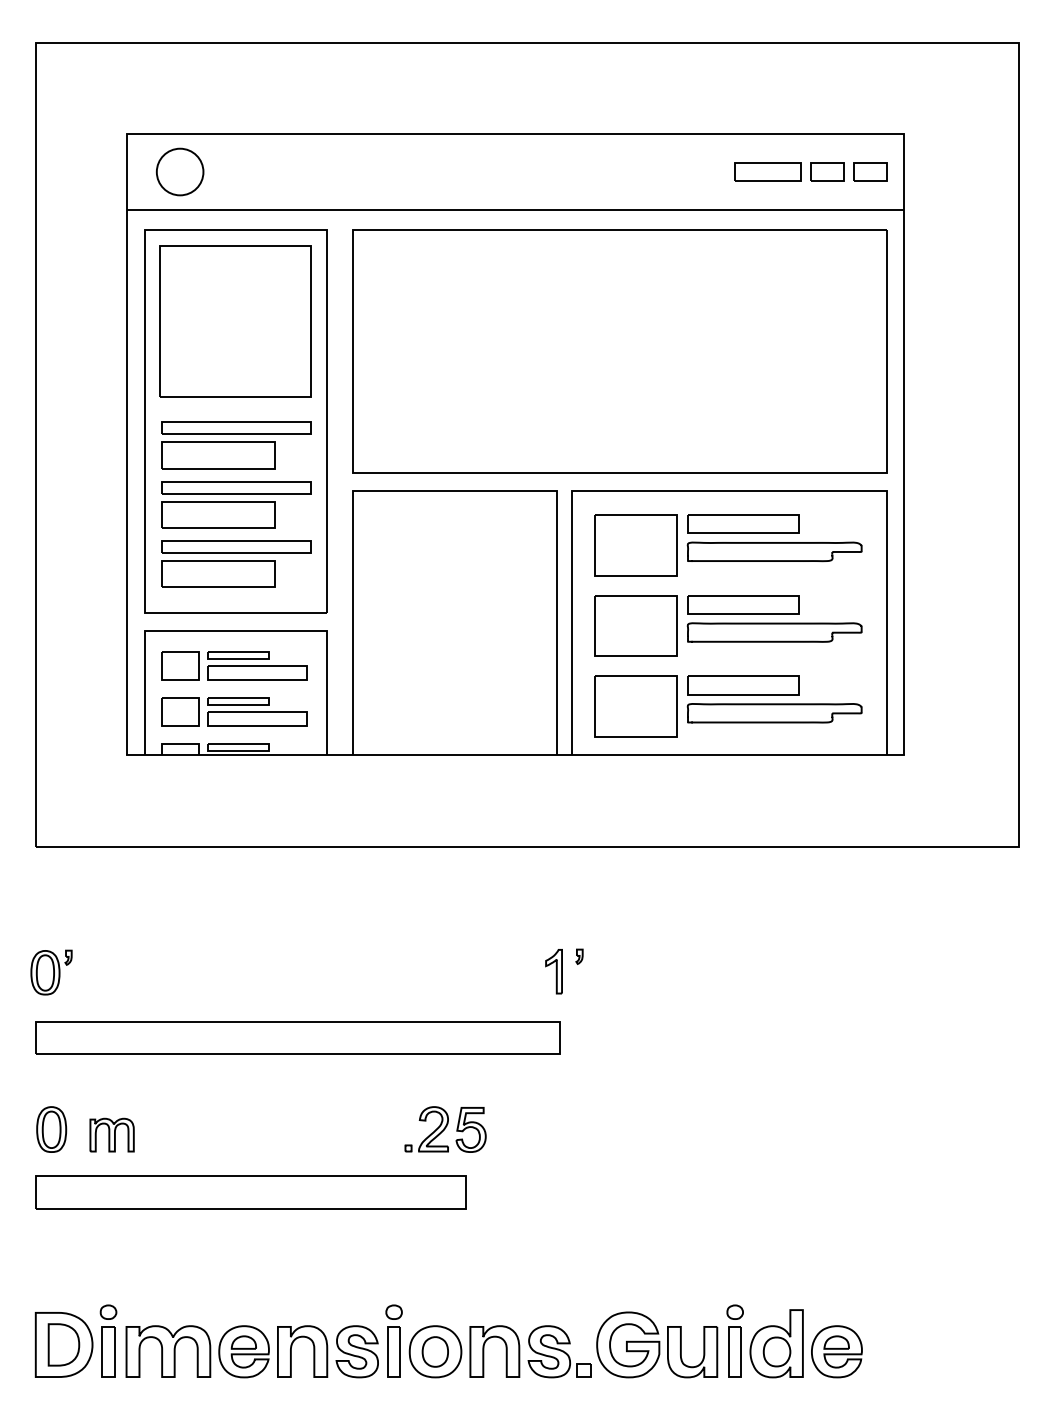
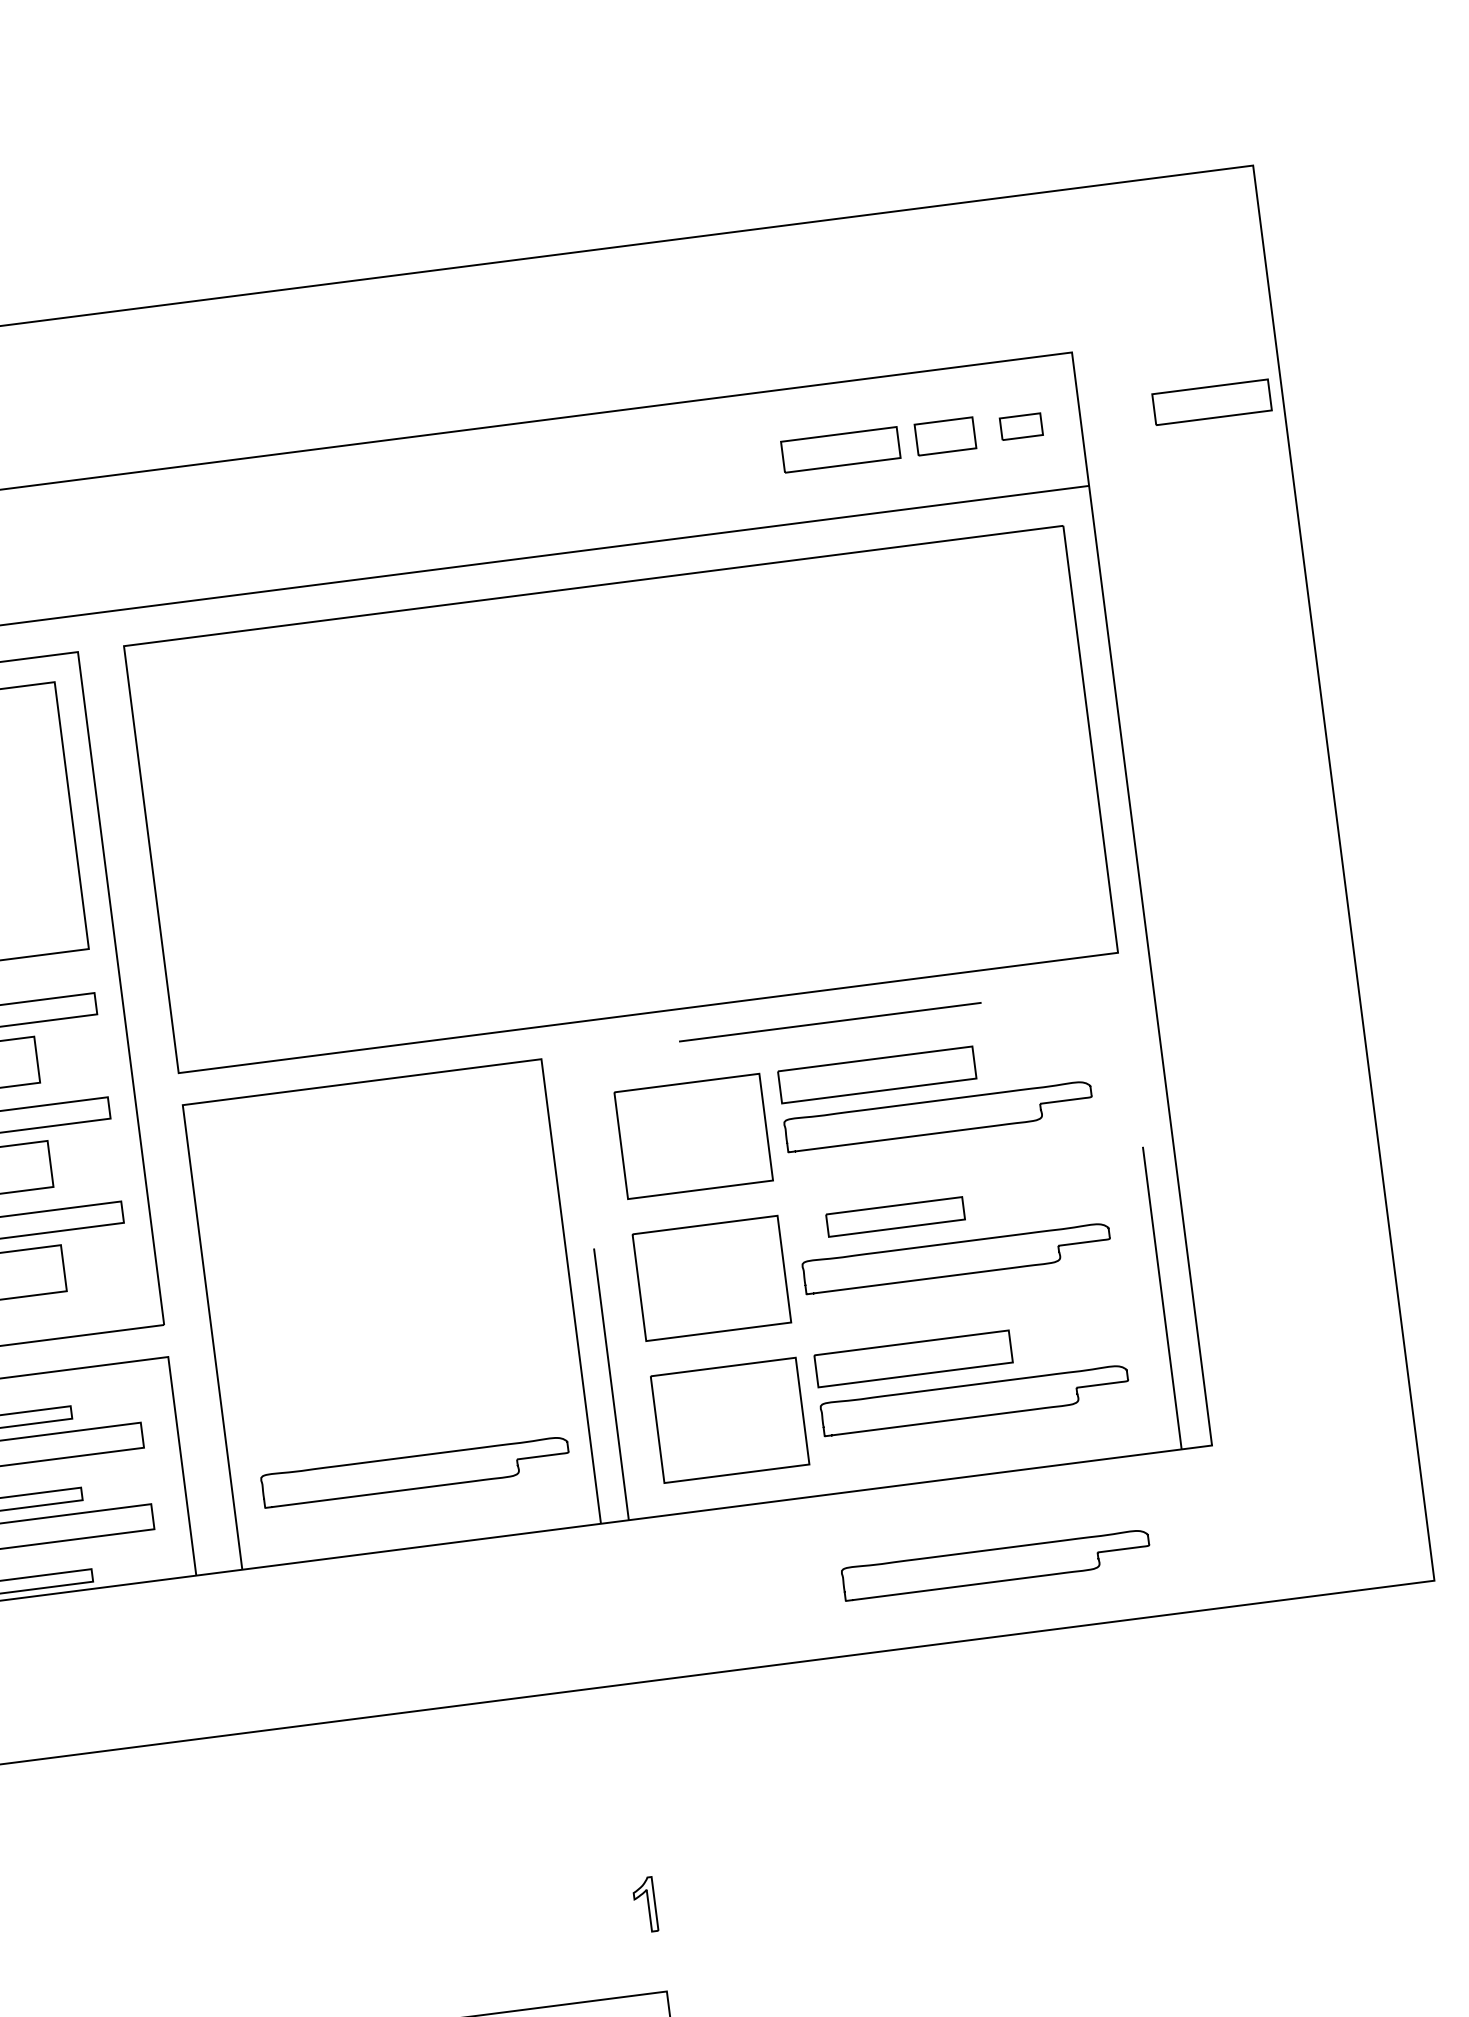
part: (870, 171) -> (1021, 425), size x0.7
part: (978, 171) -> (1211, 401), added
line: (729, 491) -> (845, 1020), solid -> dashed
part: (743, 604) -> (895, 1216), size x0.7
part: (456, 713) -> (415, 1472), added
part: (774, 806) -> (995, 1564), added
part: (579, 956) -> (686, 1872), removed
part: (553, 971) -> (644, 1904), size x0.7

